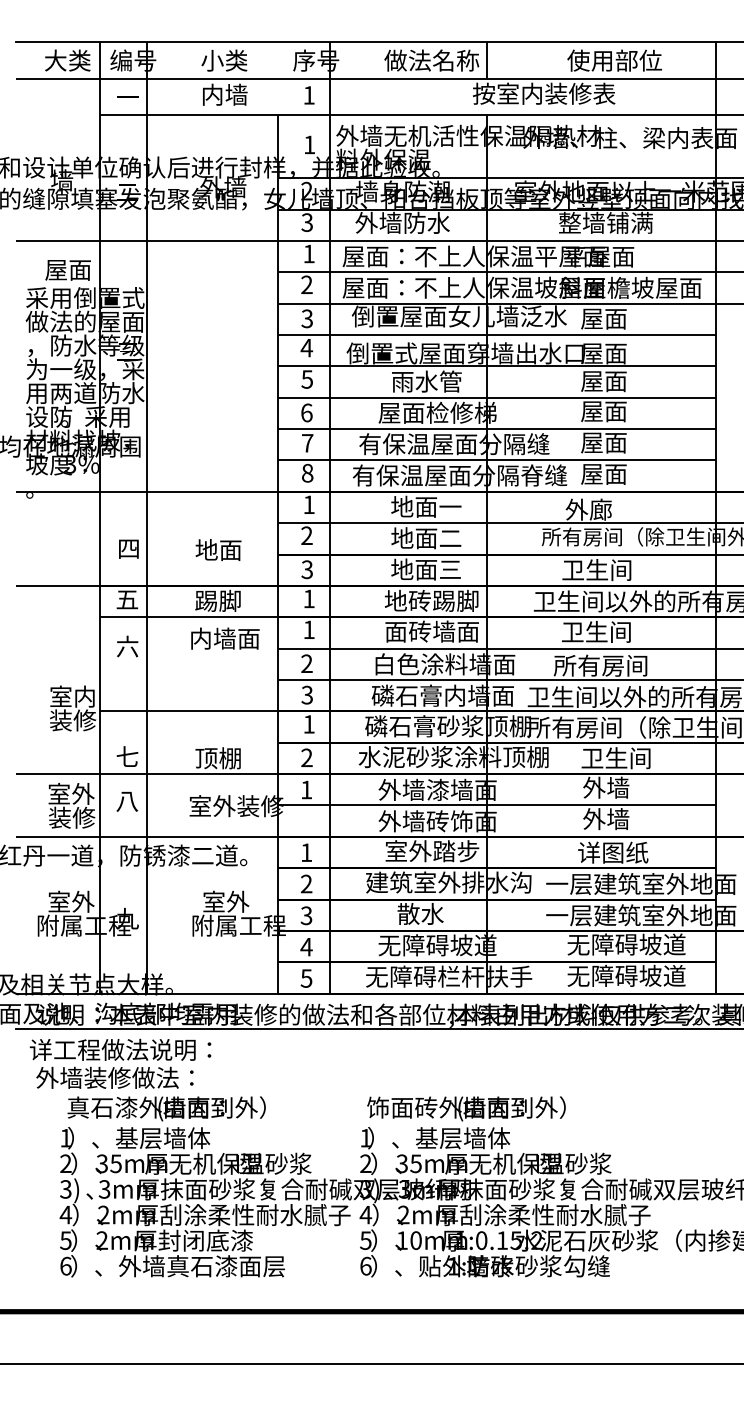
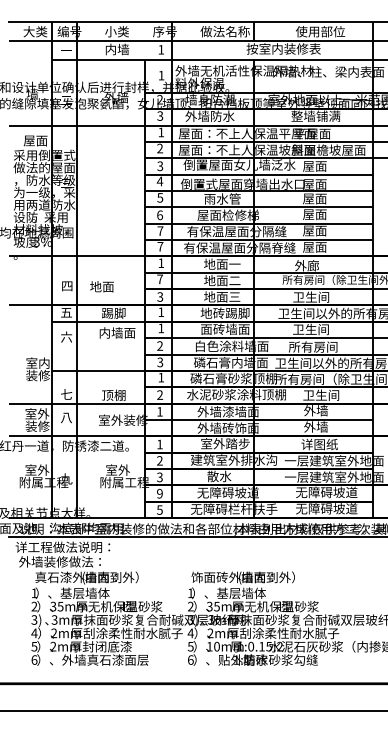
text: (307, 472) -> (160, 246), 8 -> 7
text: (307, 536) -> (160, 279), 2 -> 7
text: (217, 549) -> (101, 286), moved
text: (305, 946) -> (159, 493), 4 -> 9

